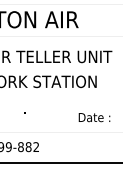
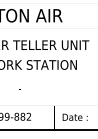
text: (93, 116) -> (74, 116), moved

